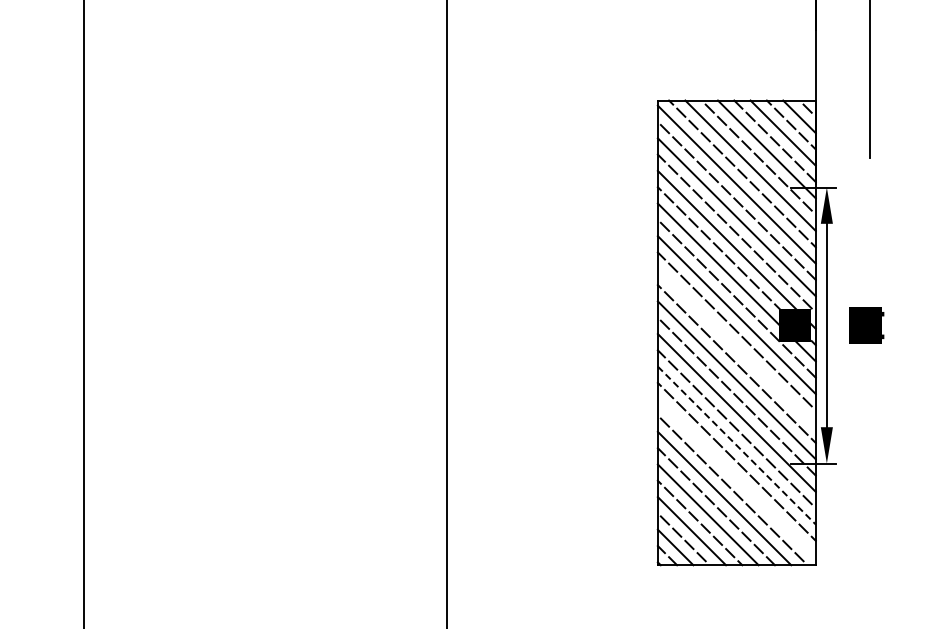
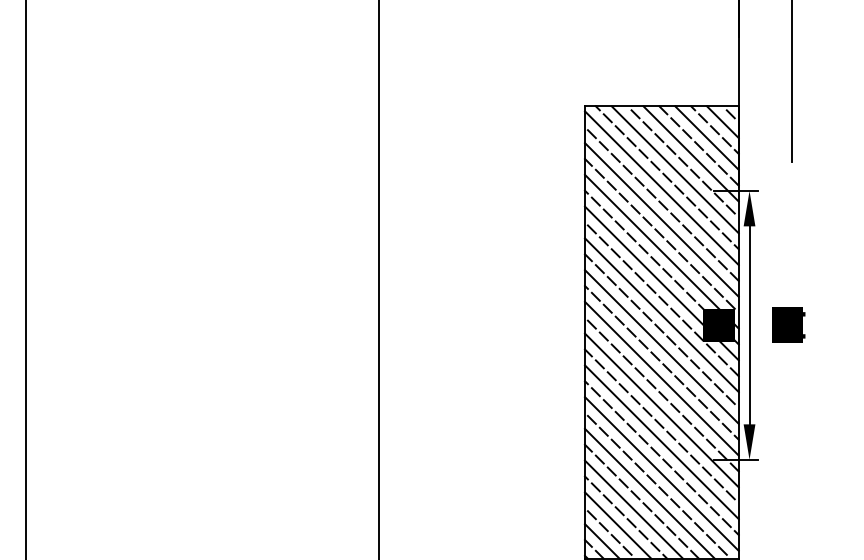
line: (736, 347) -> (661, 346), added
line: (736, 445) -> (661, 442), dashed -> solid
line: (736, 478) -> (661, 474), added

